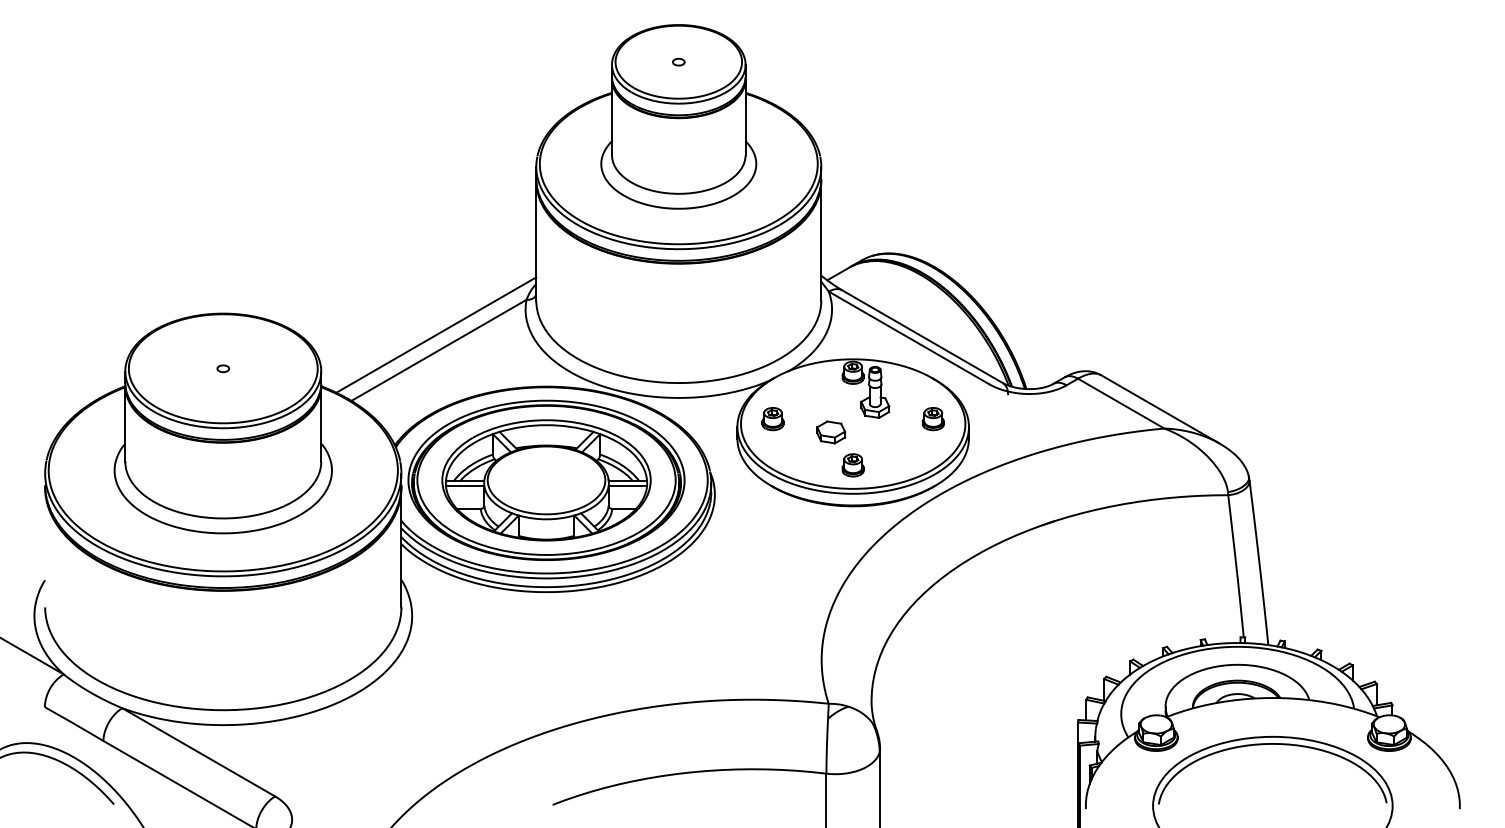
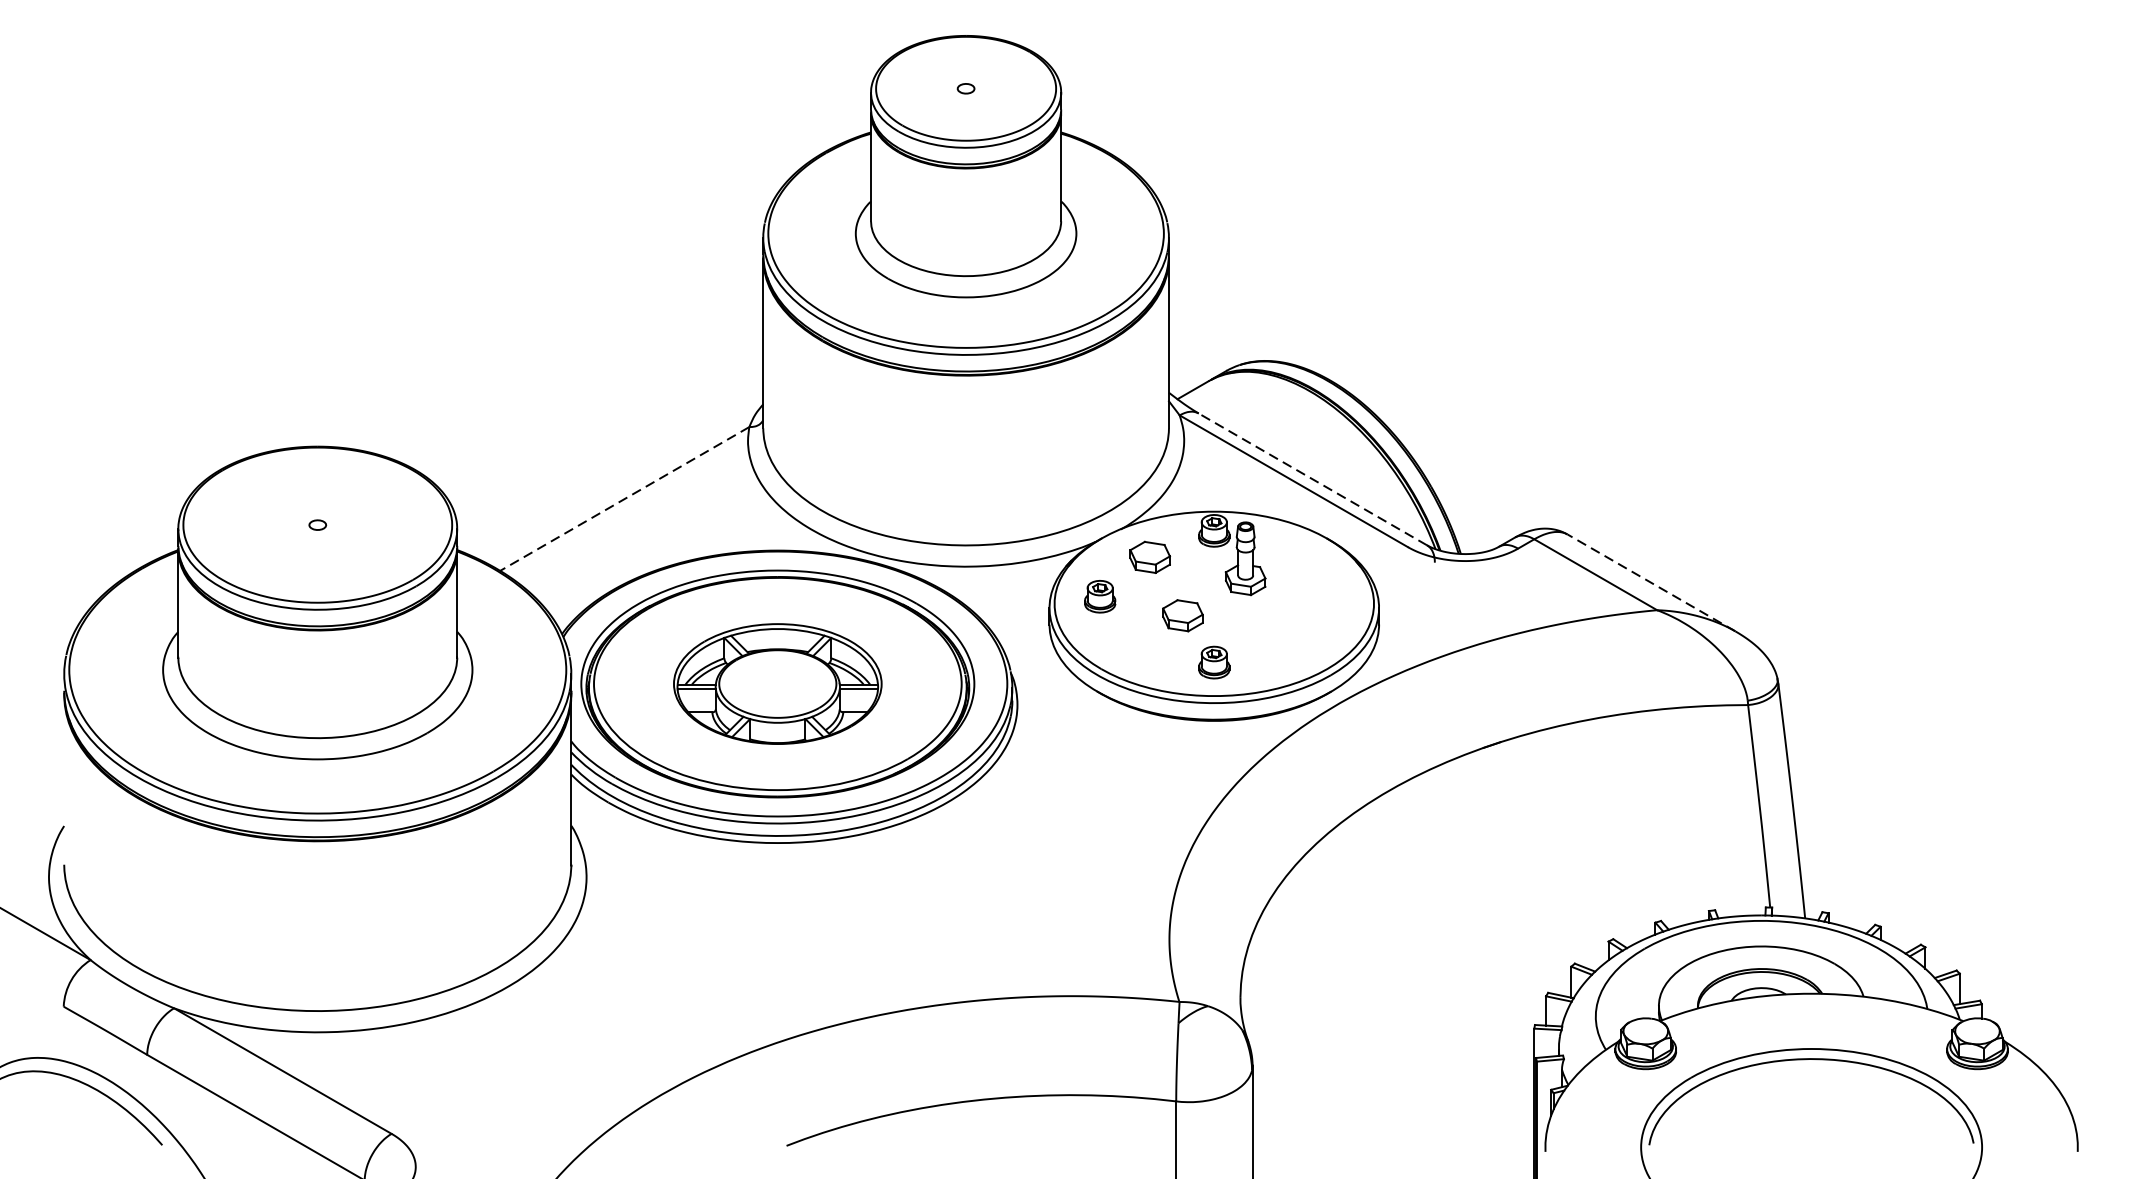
line: (436, 334) -> (621, 476), removed
line: (922, 336) -> (1312, 479), solid -> dashed
line: (438, 350) -> (624, 499), solid -> dashed
part: (808, 391) -> (1150, 557), added
line: (1160, 409) -> (1651, 583), solid -> dashed
part: (932, 419) -> (1327, 597), removed
part: (546, 480) -> (777, 684), size x0.7

